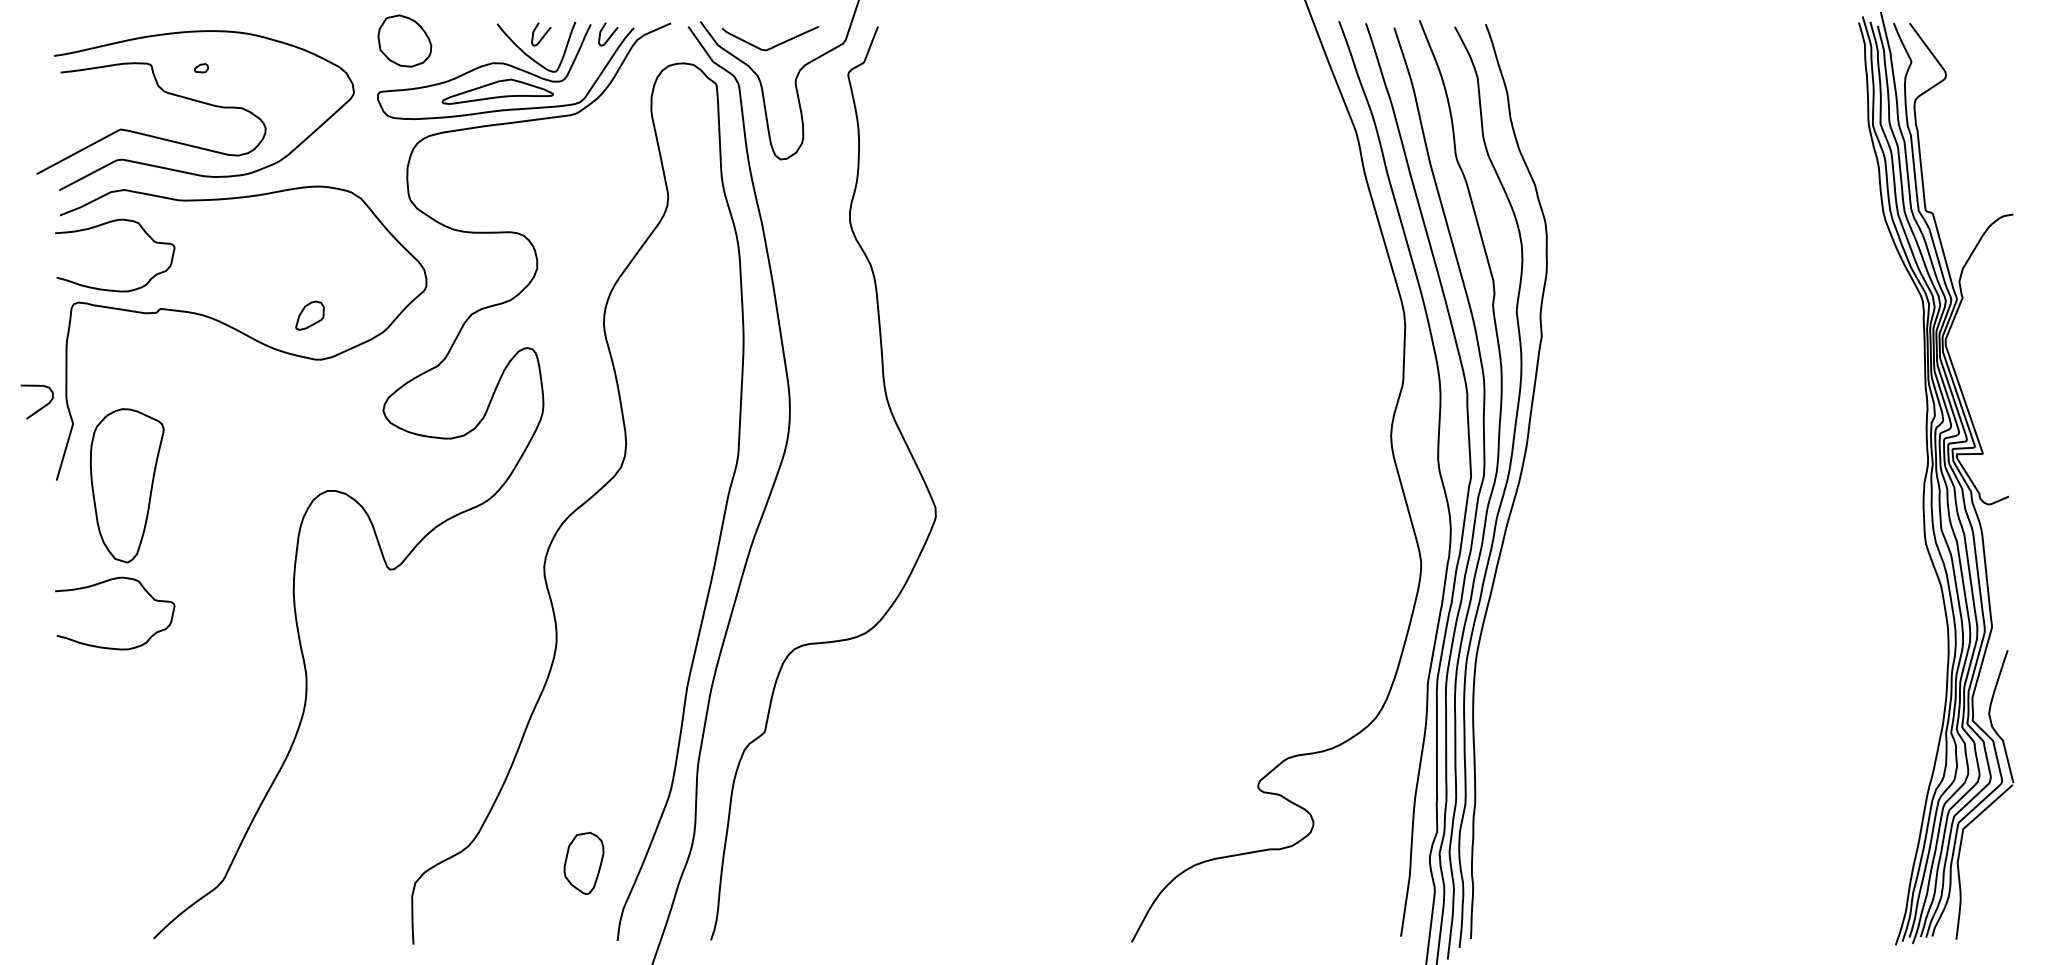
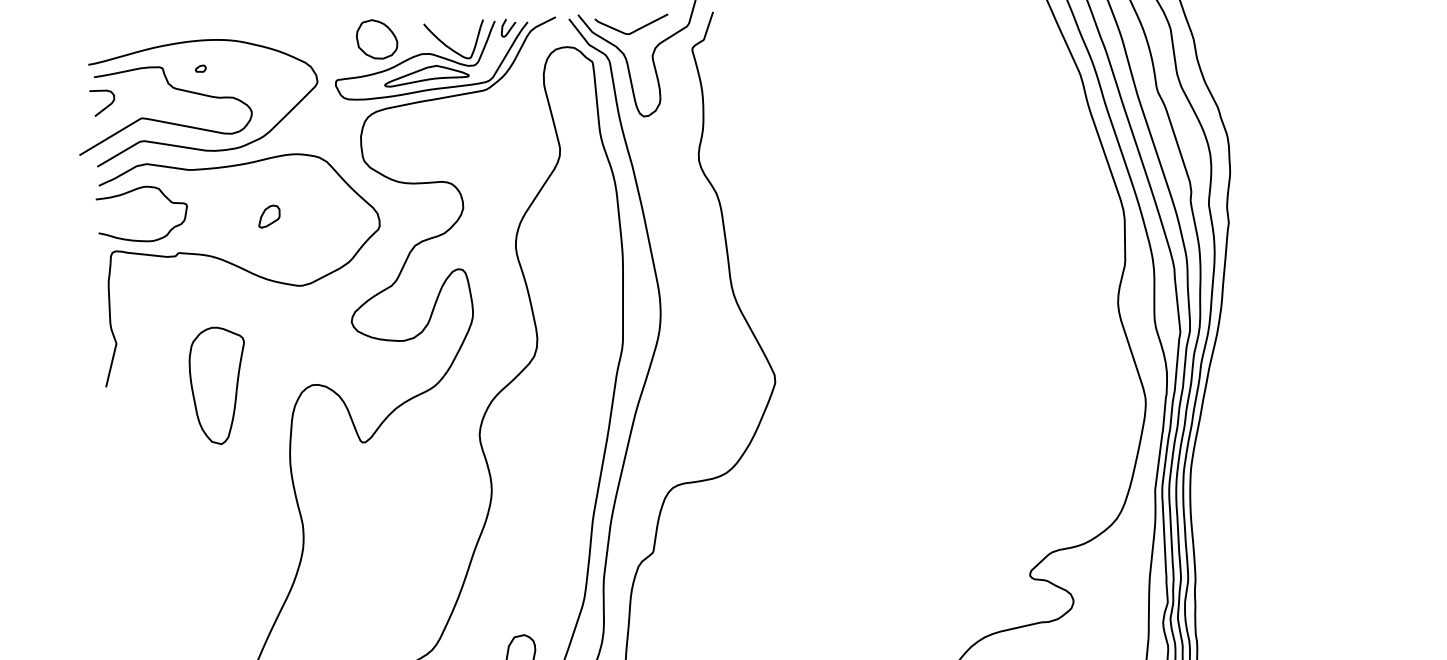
curve: (543, 35) -> (459, 31), removed
part: (404, 40) -> (376, 39), moved
part: (309, 315) -> (268, 216), moved
curve: (39, 408) -> (104, 107), moved
part: (127, 485) -> (218, 385), moved
curve: (105, 582) -> (146, 462), removed

